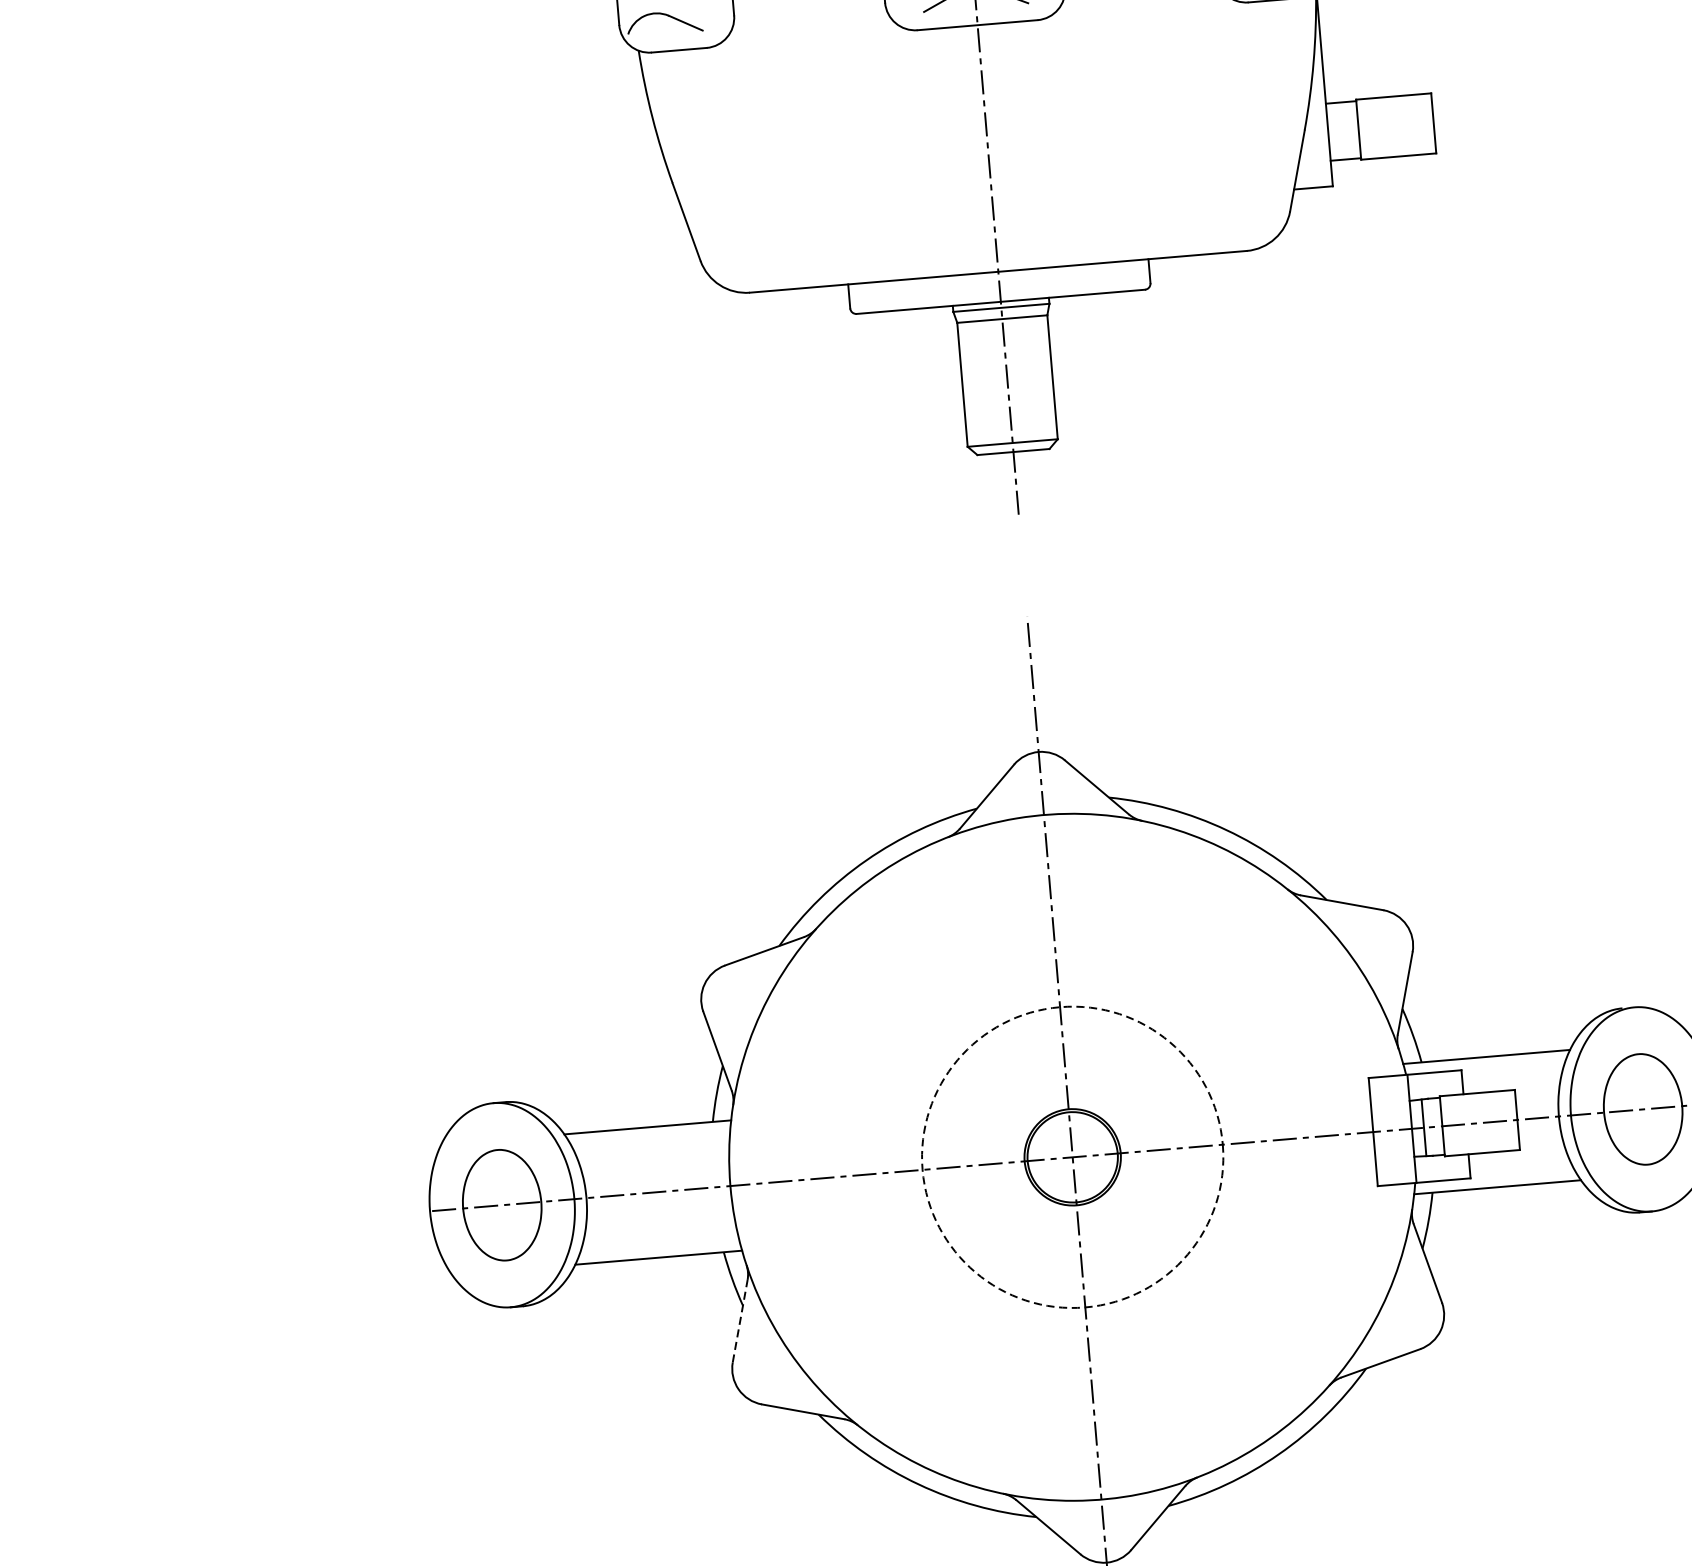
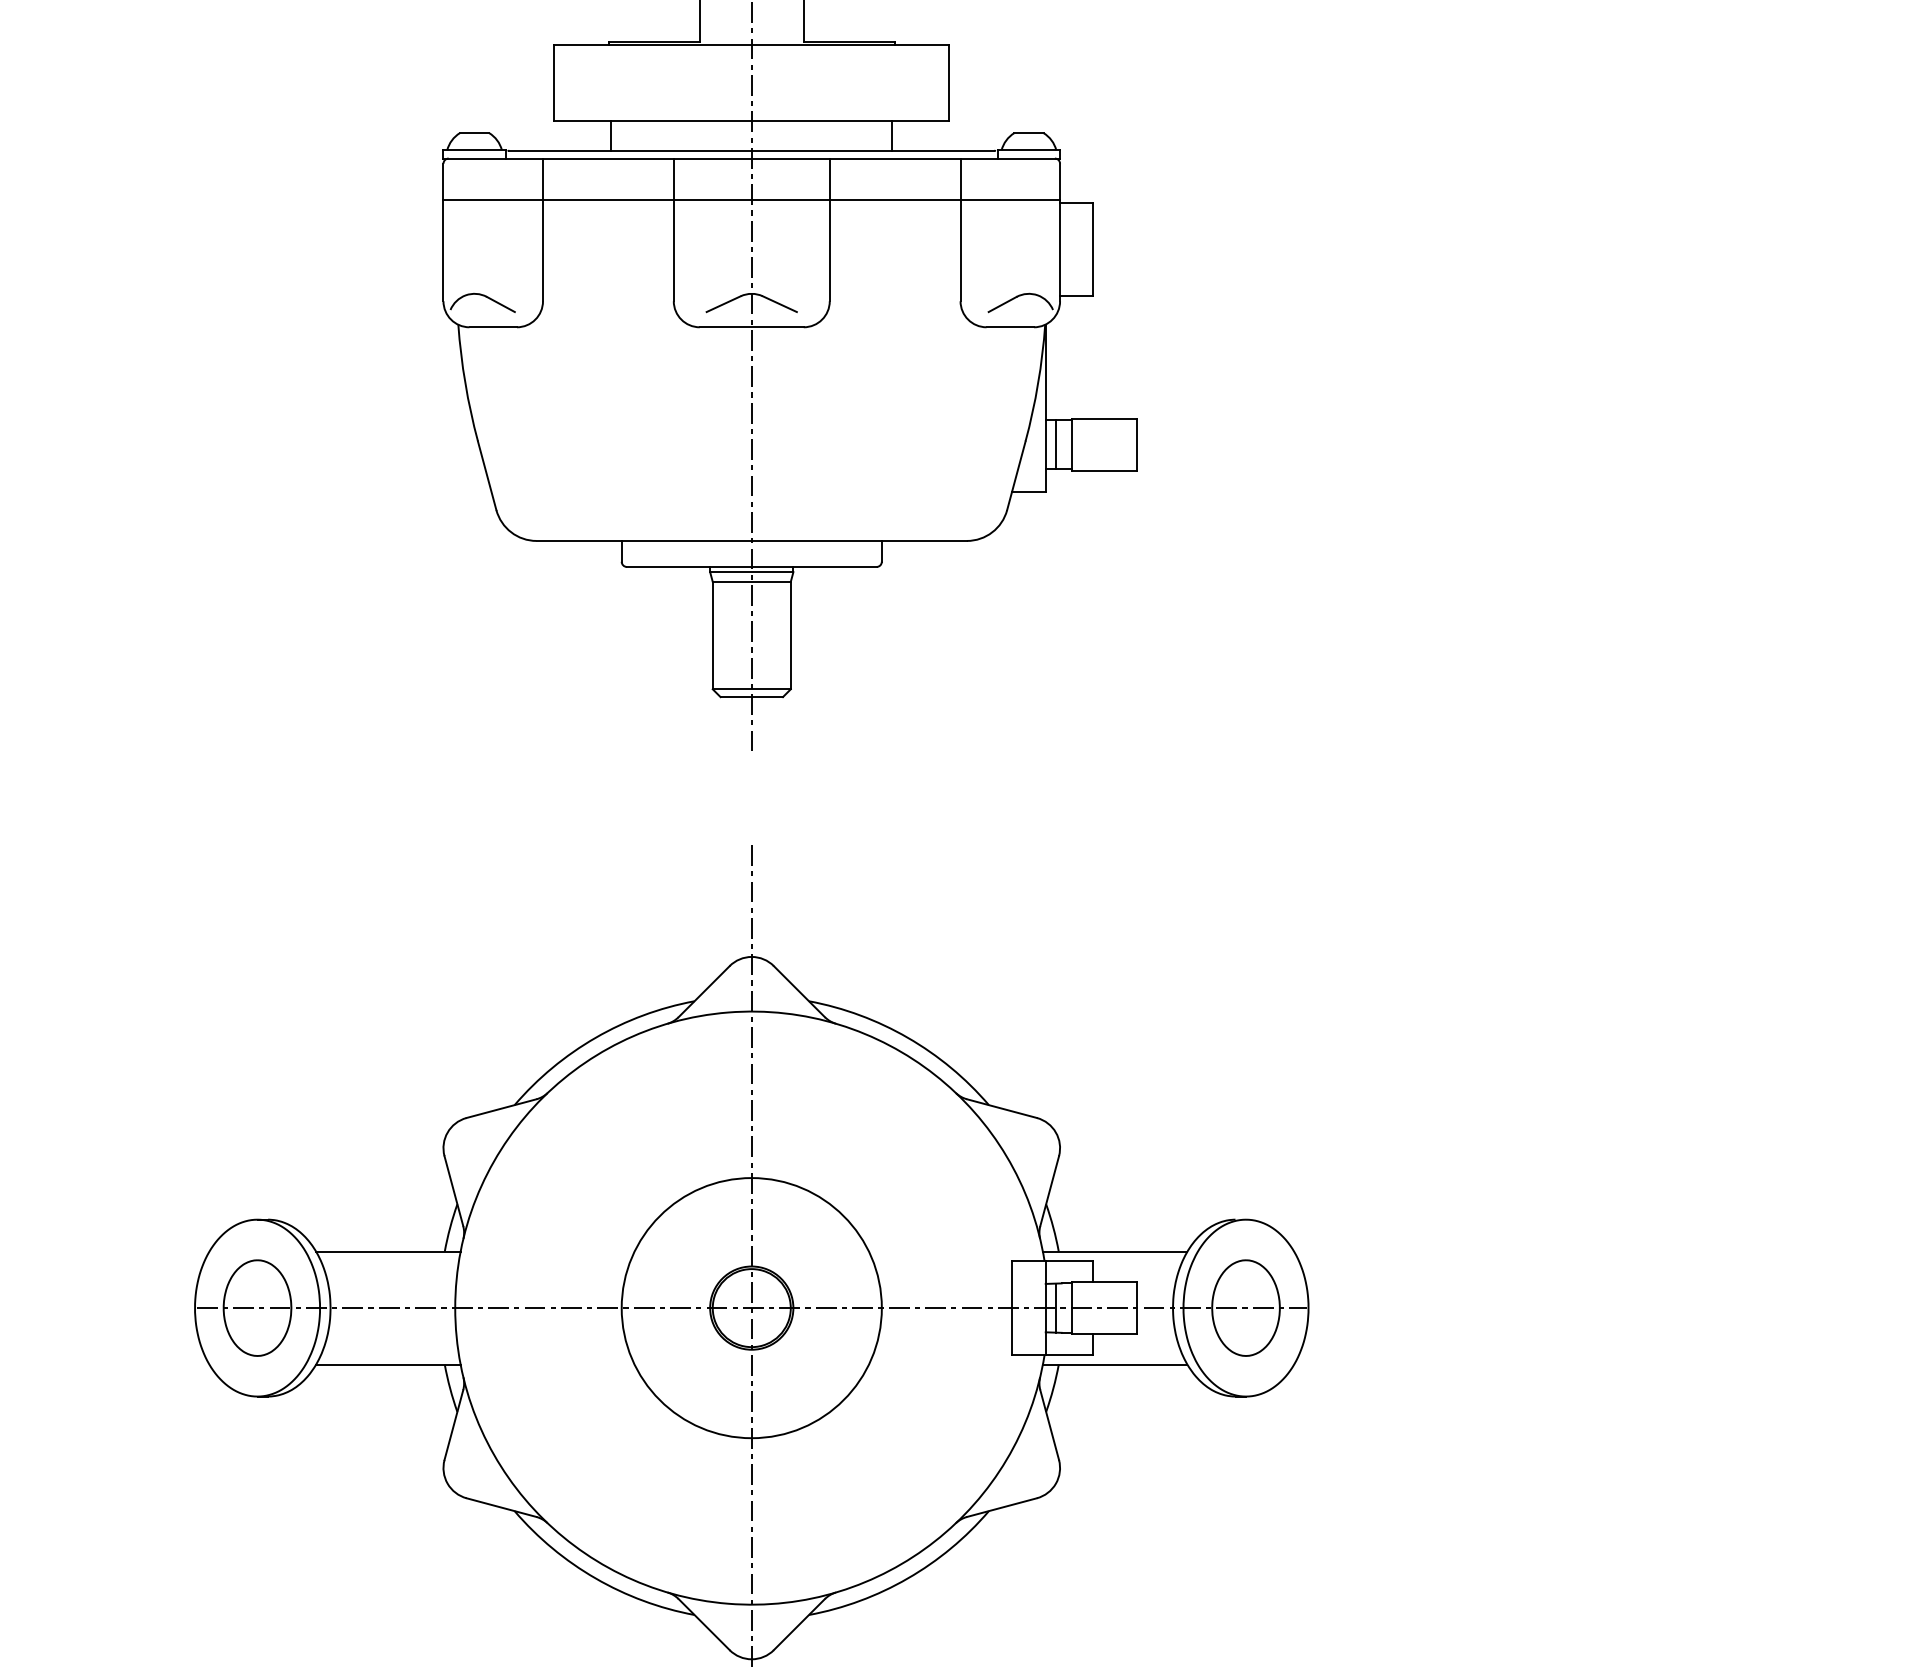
line: (1340, 130) -> (1056, 444), added
circle: (1072, 1157) -> (751, 1308), dashed -> solid
line: (740, 1320) -> (454, 1424), dashed -> solid

